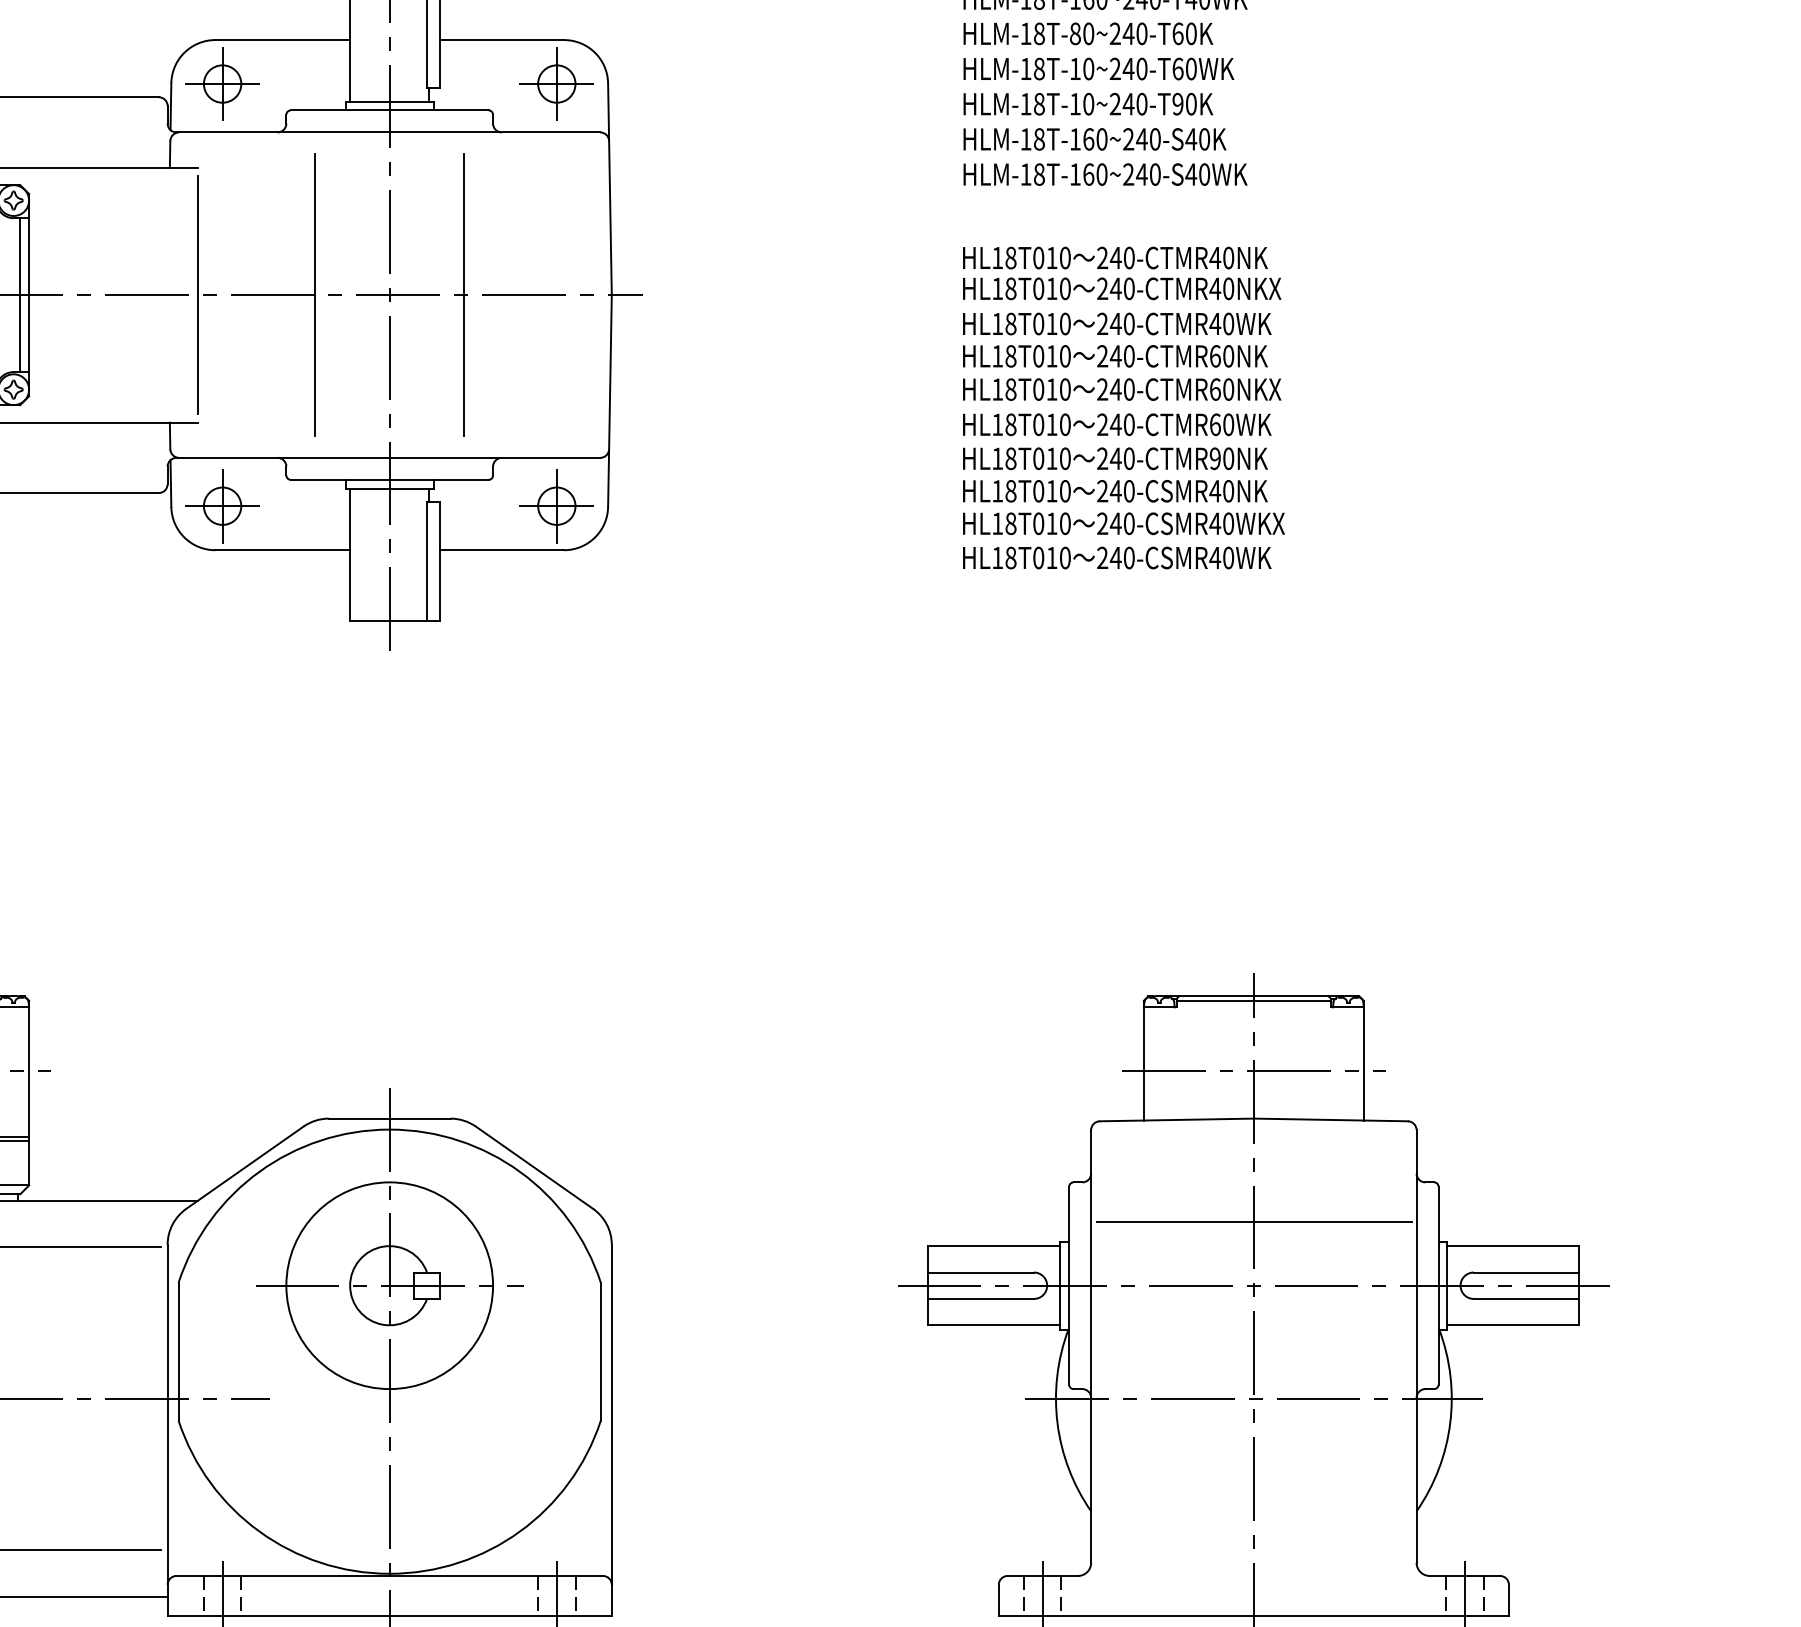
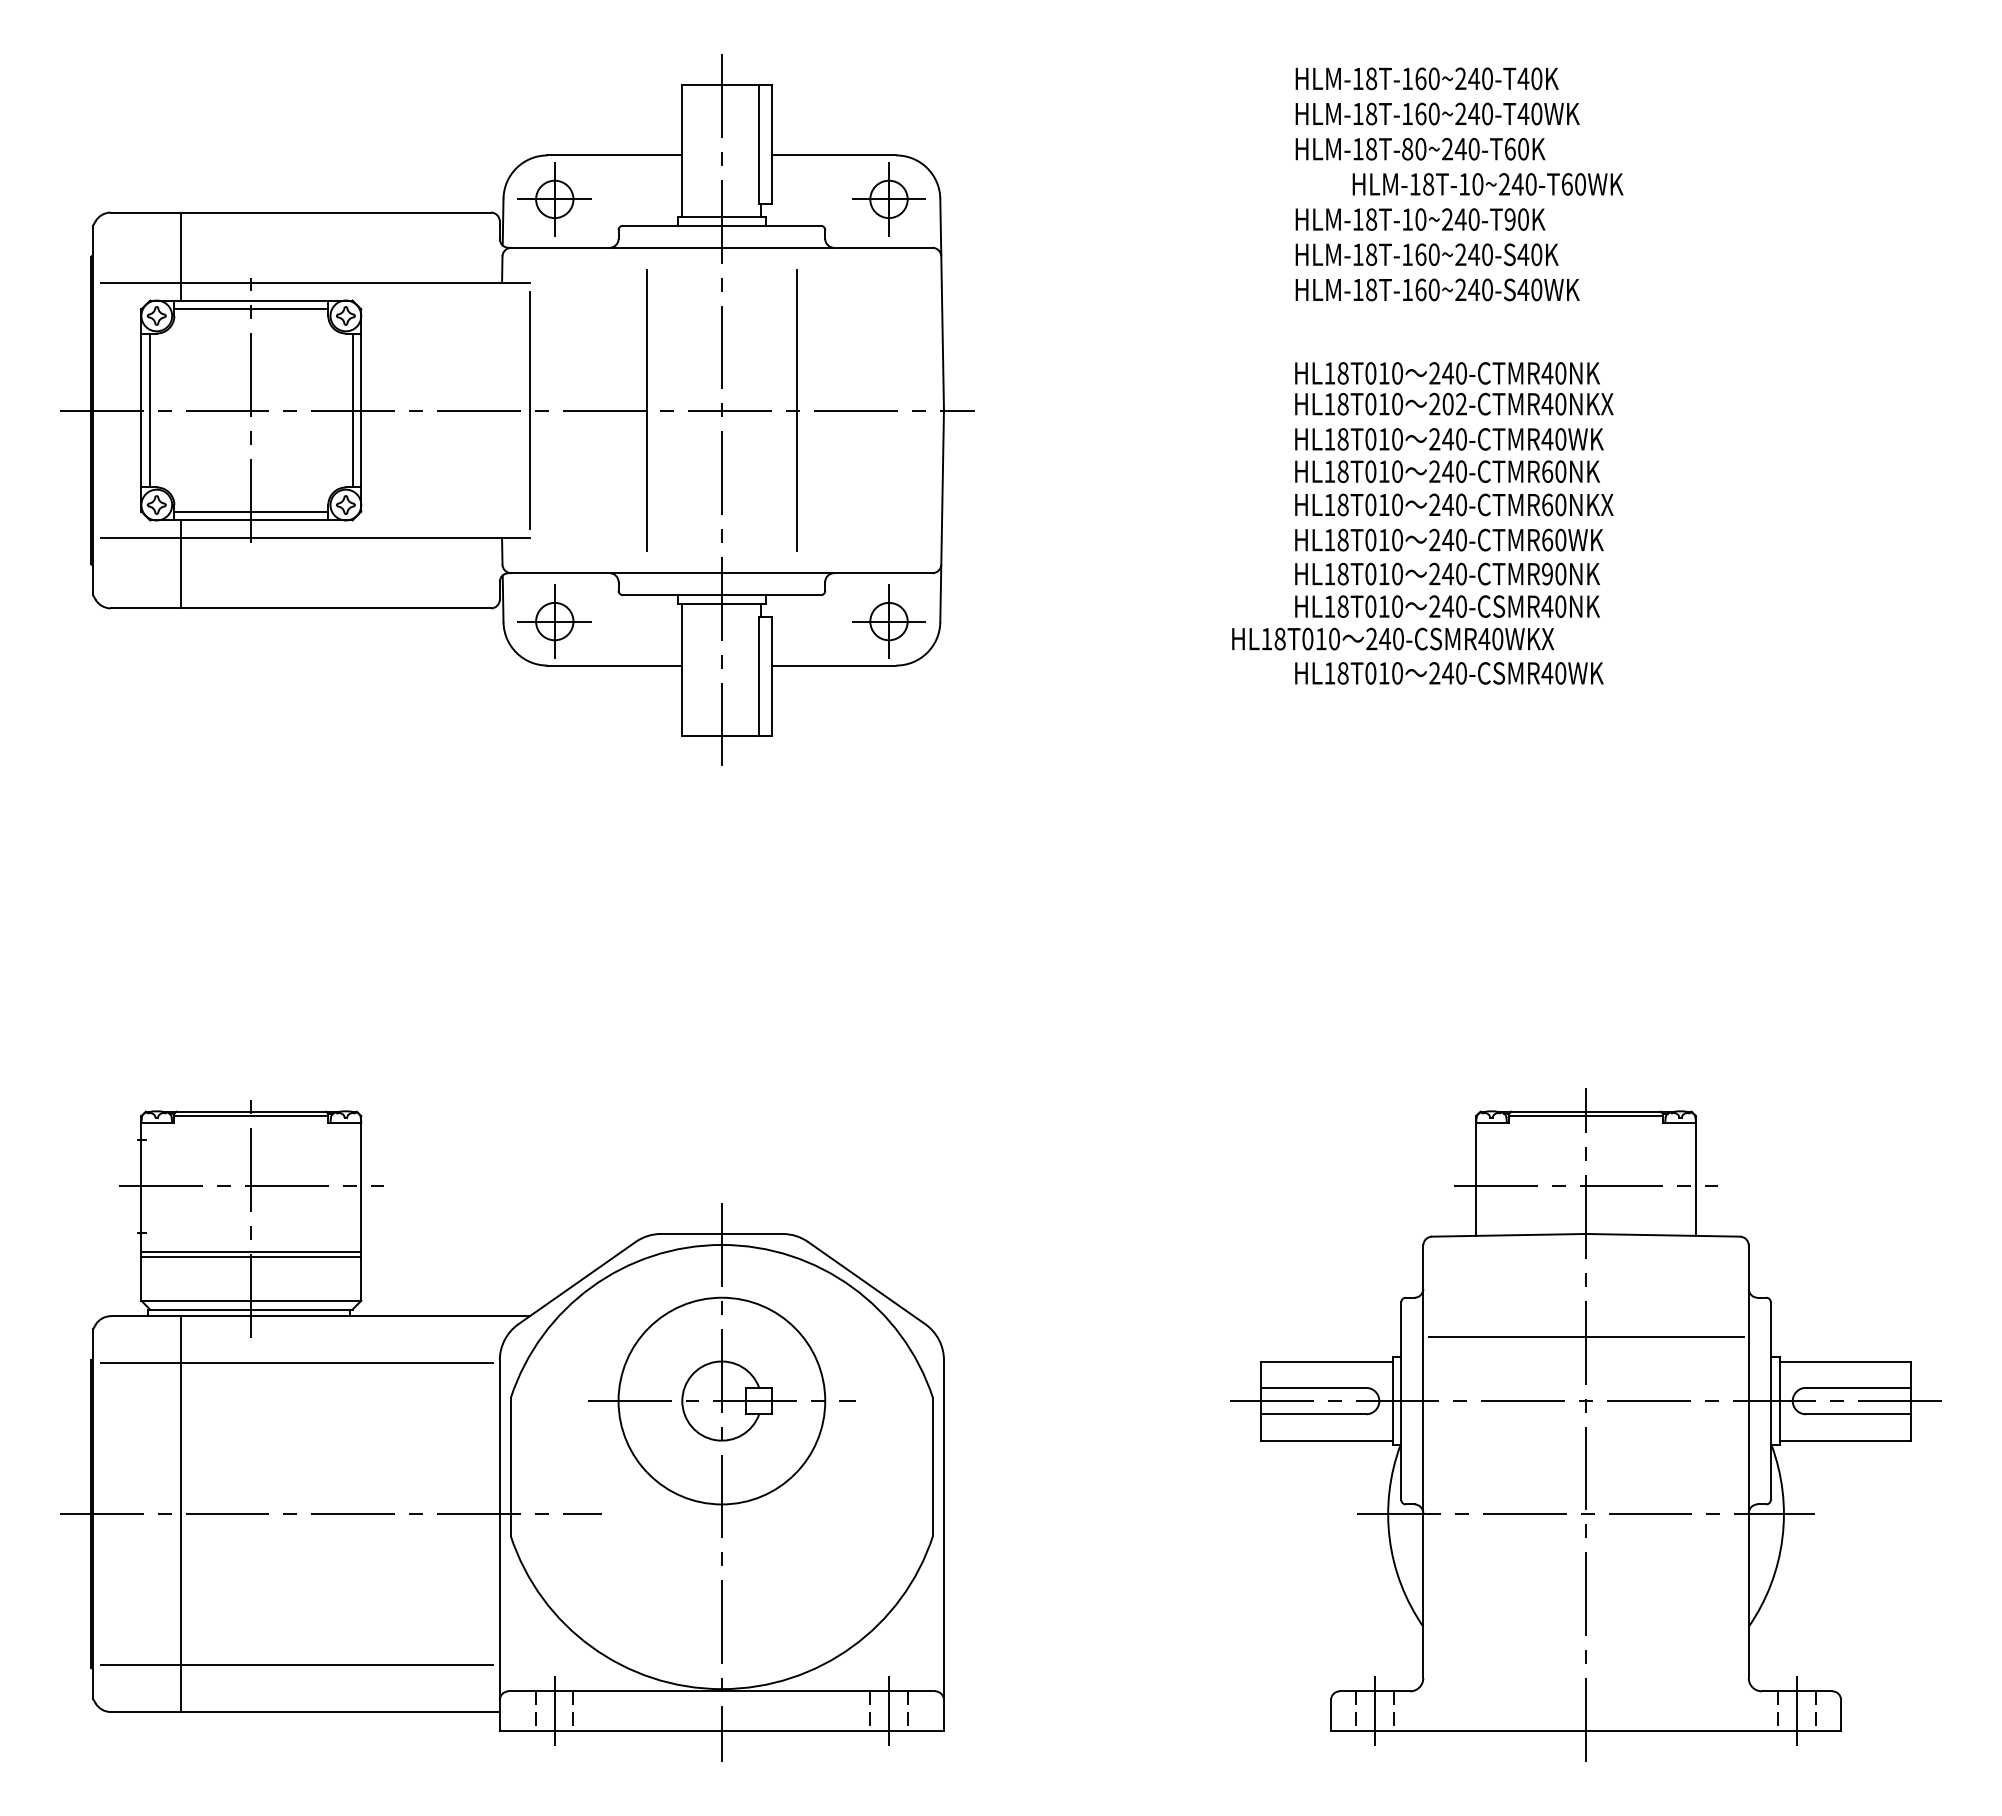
text: (1098, 69) -> (1487, 184), moved
text: (1122, 288) -> (1454, 403), 240-CTMR40NKX -> 202-CTMR40NKX
text: (1124, 523) -> (1393, 638), moved

